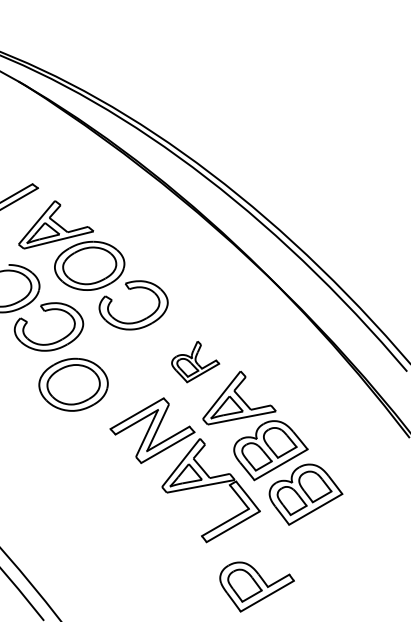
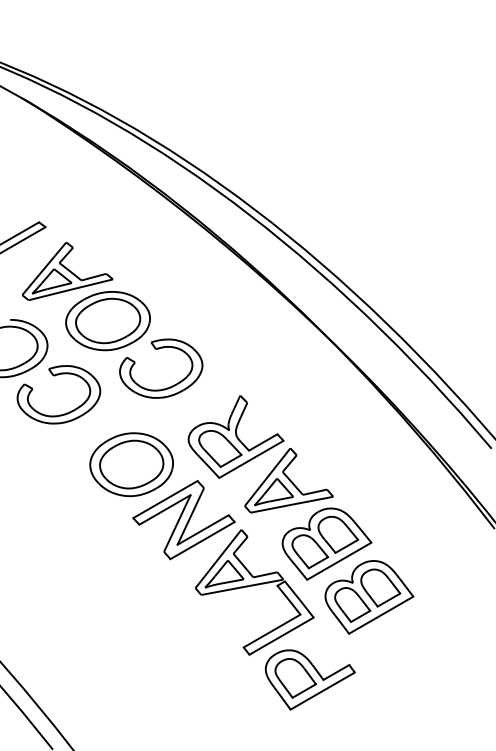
part: (195, 361) -> (235, 436), size x1.67
part: (73, 384) -> (131, 464), moved
part: (256, 586) -> (309, 679), moved

